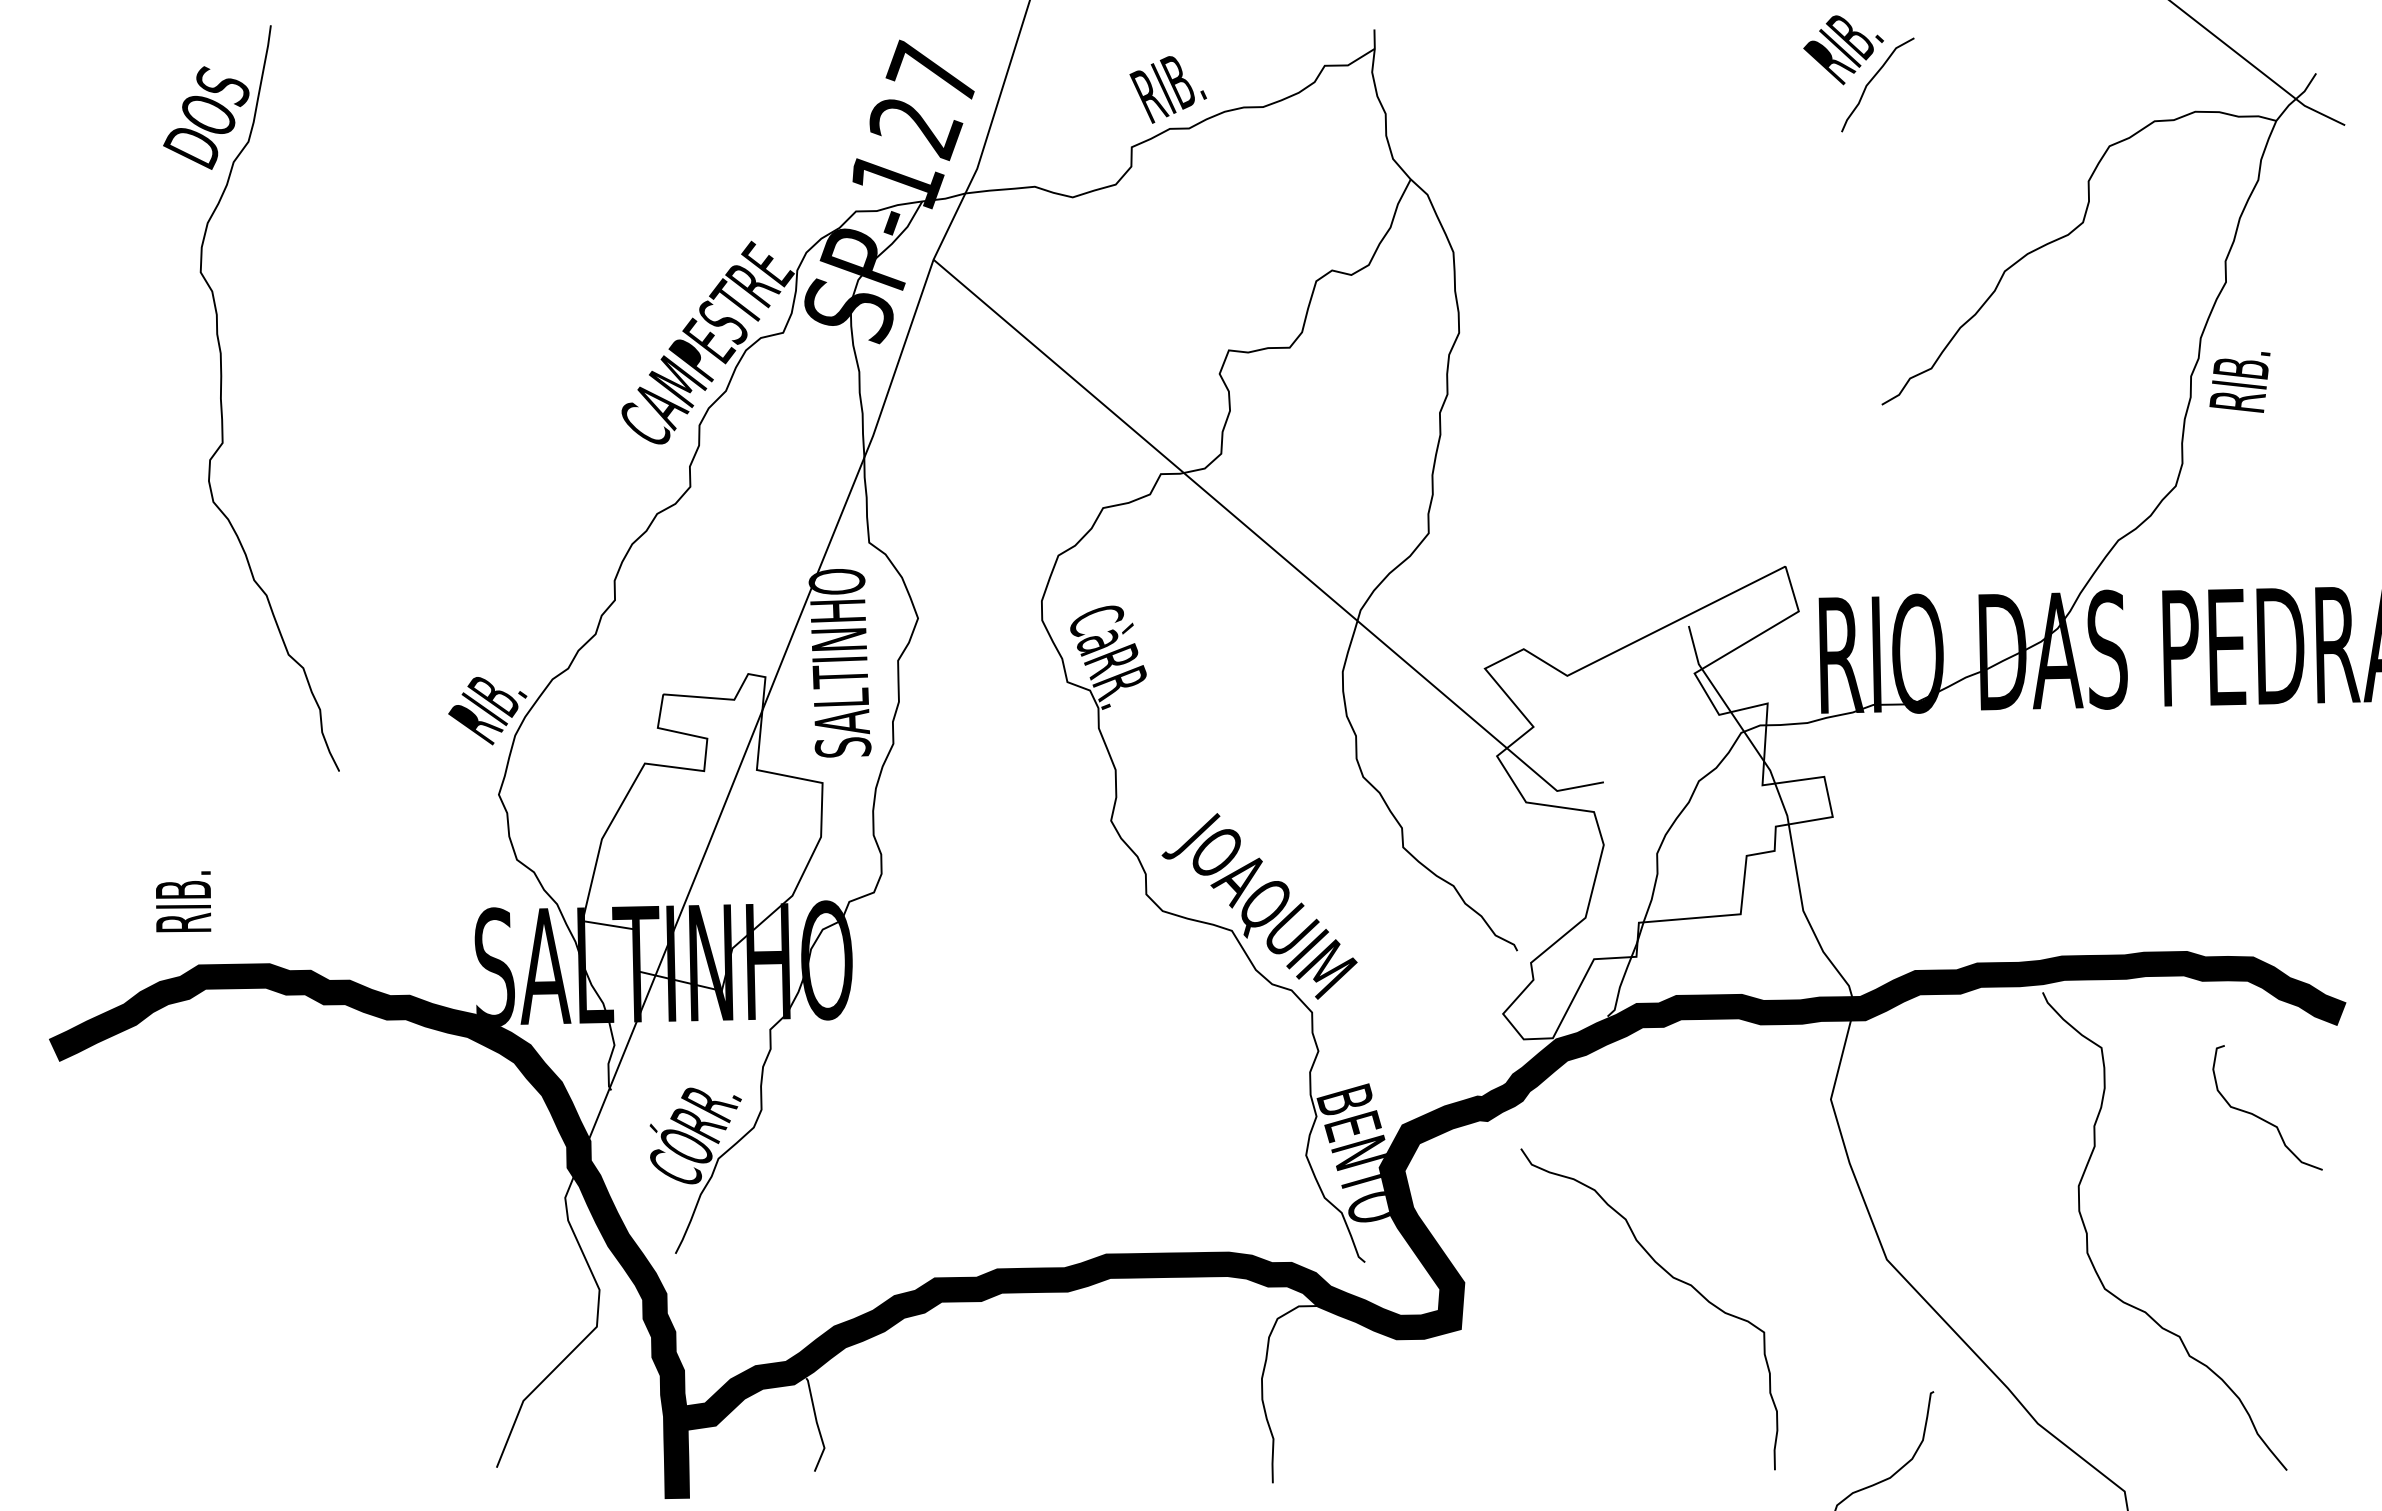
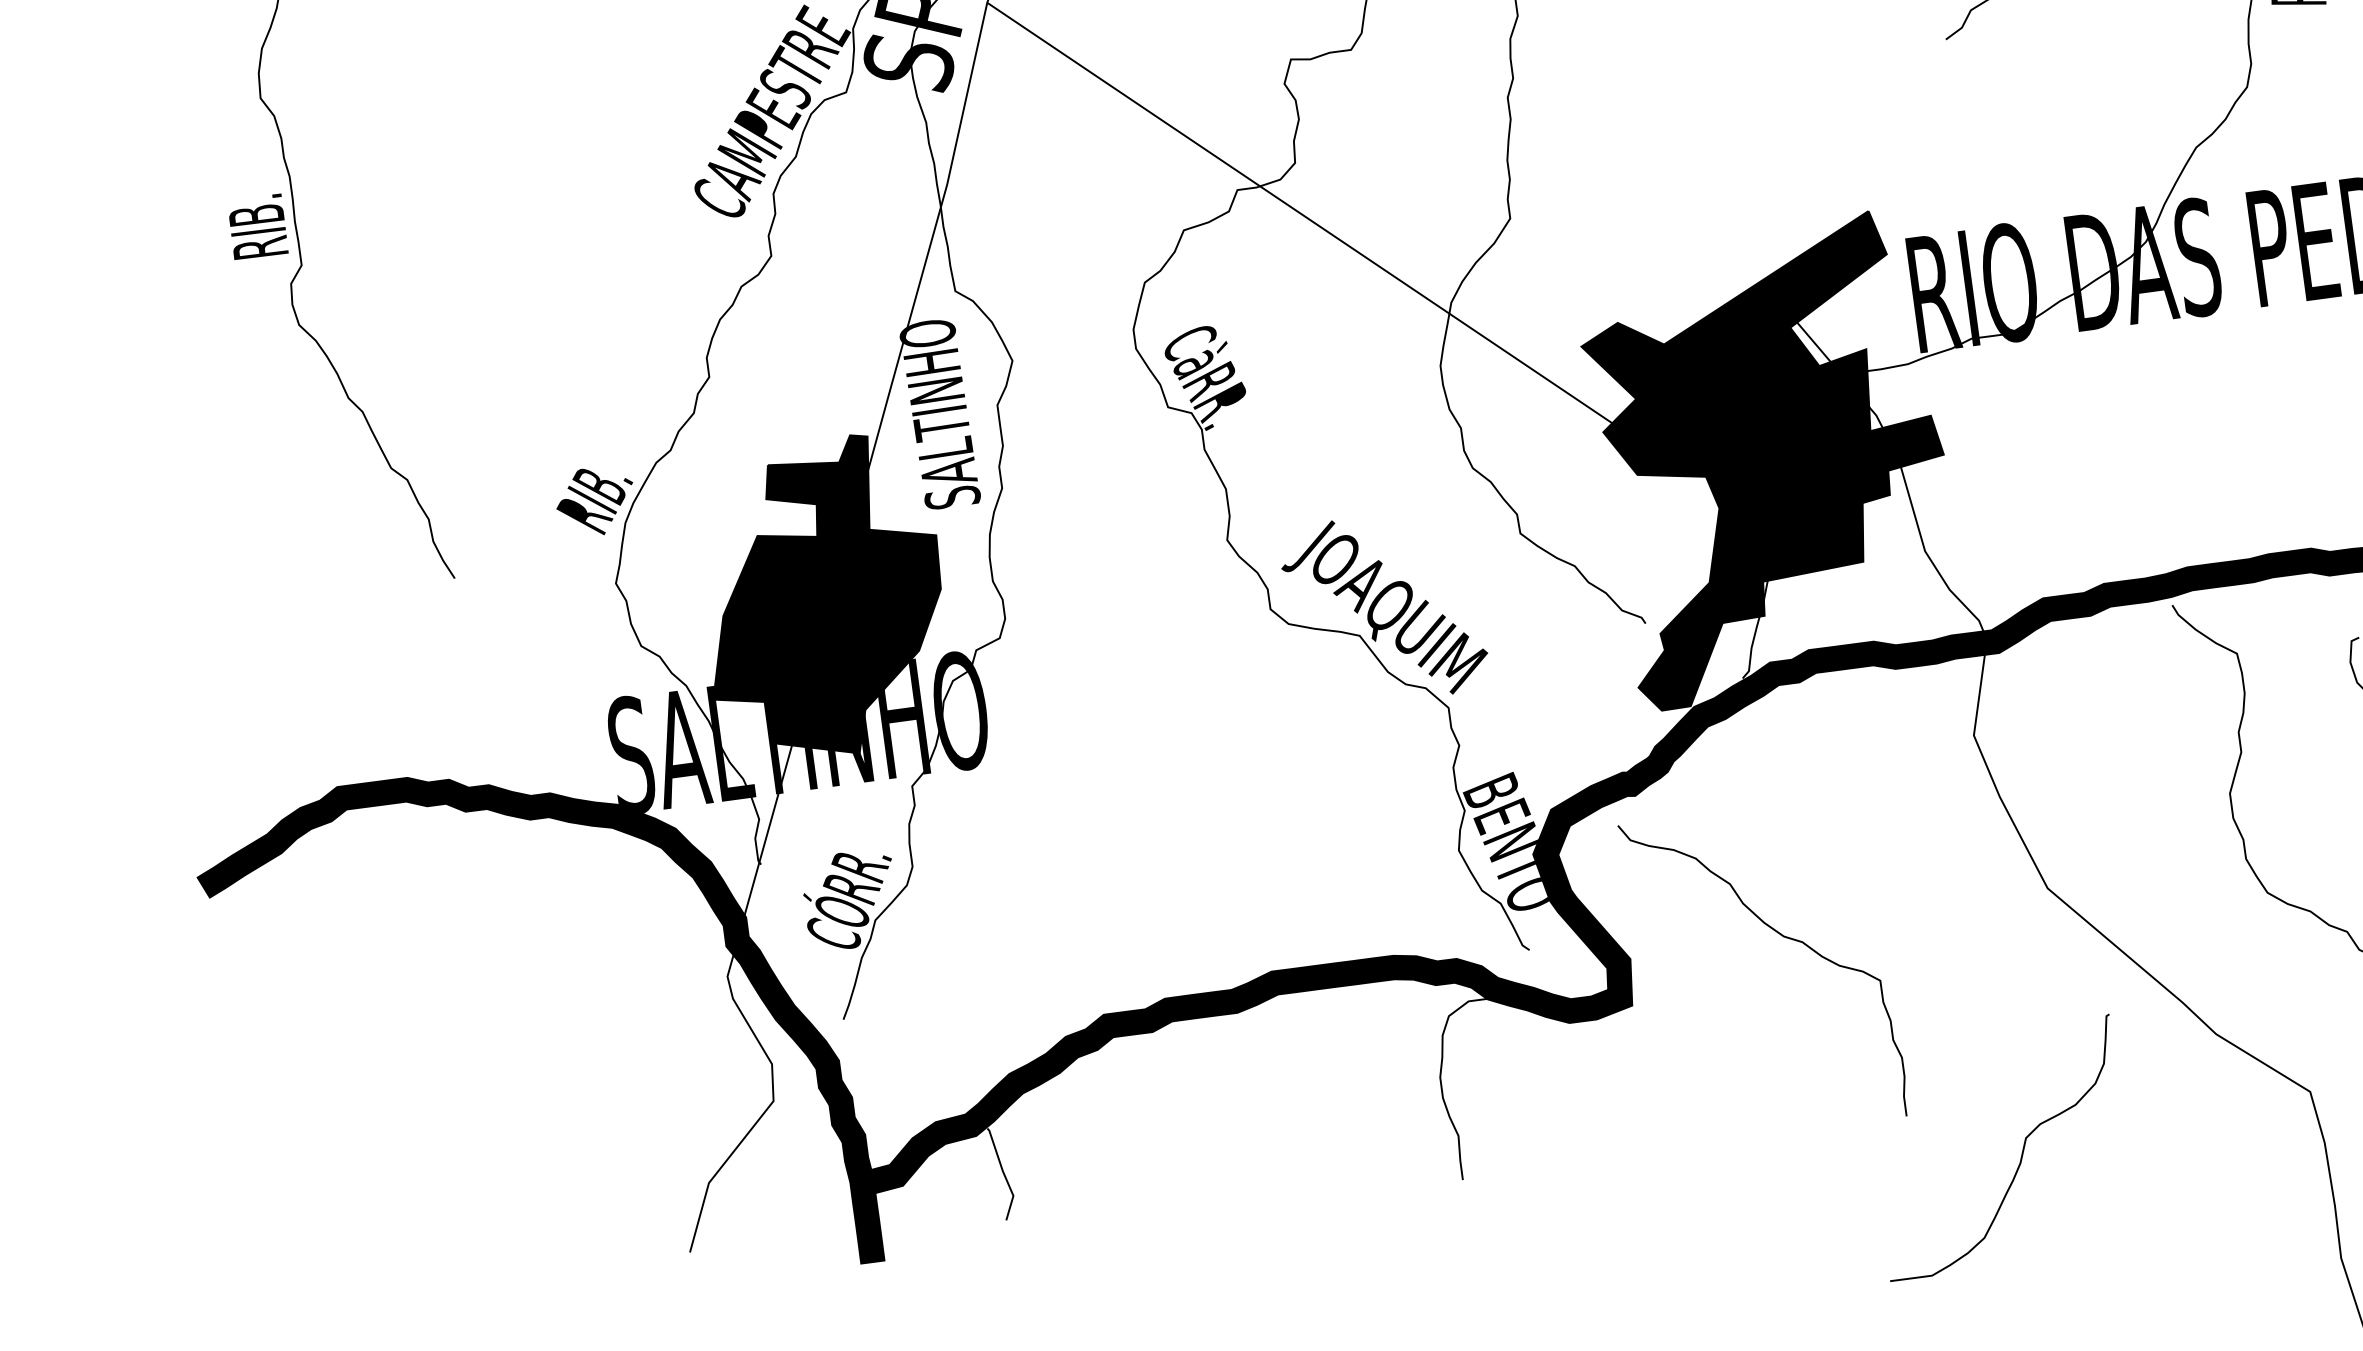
fill: (1658, 802) -> (1768, 460), added
fill: (702, 832) -> (822, 598), added
text: (183, 901) -> (257, 226), moved
curve: (1672, 1278) -> (1783, 937), moved

